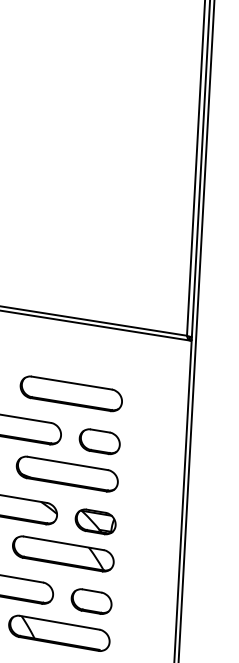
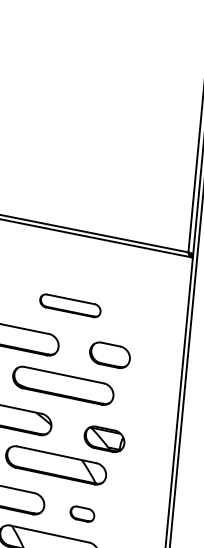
part: (70, 393) -> (69, 305), size x0.6
part: (99, 441) -> (109, 355), moved
part: (95, 521) -> (104, 438), moved
part: (91, 601) -> (82, 514), size x0.6

